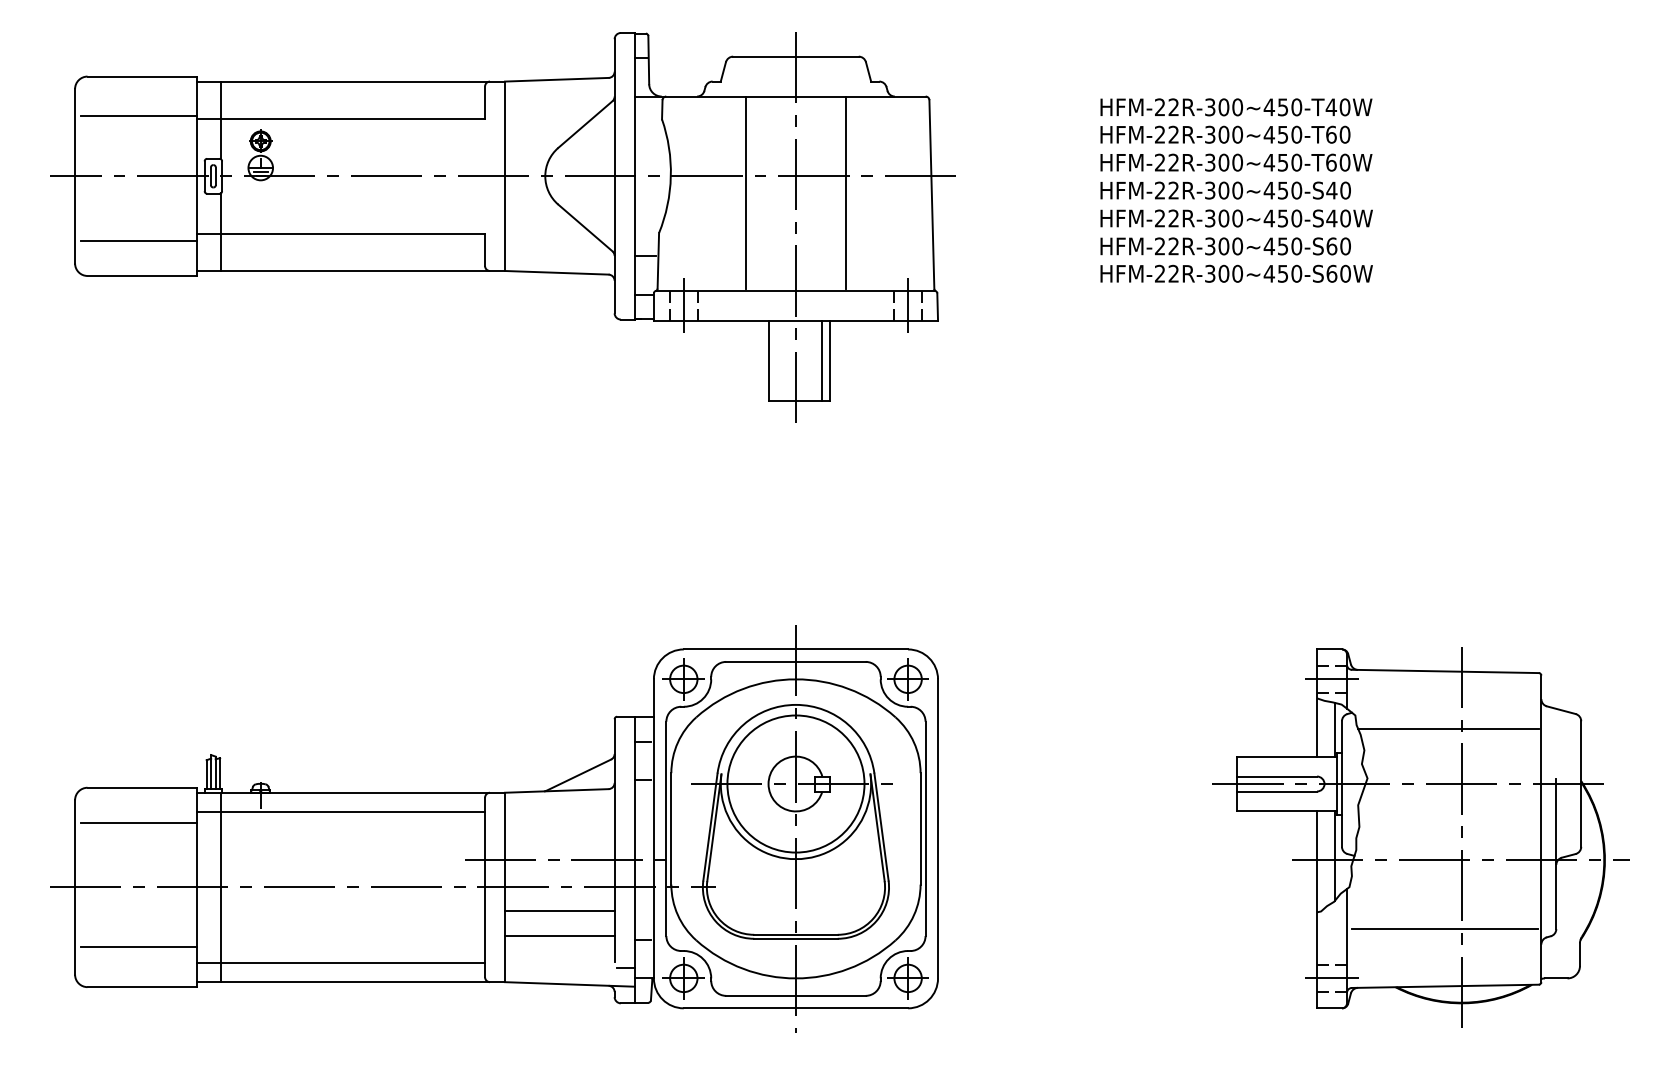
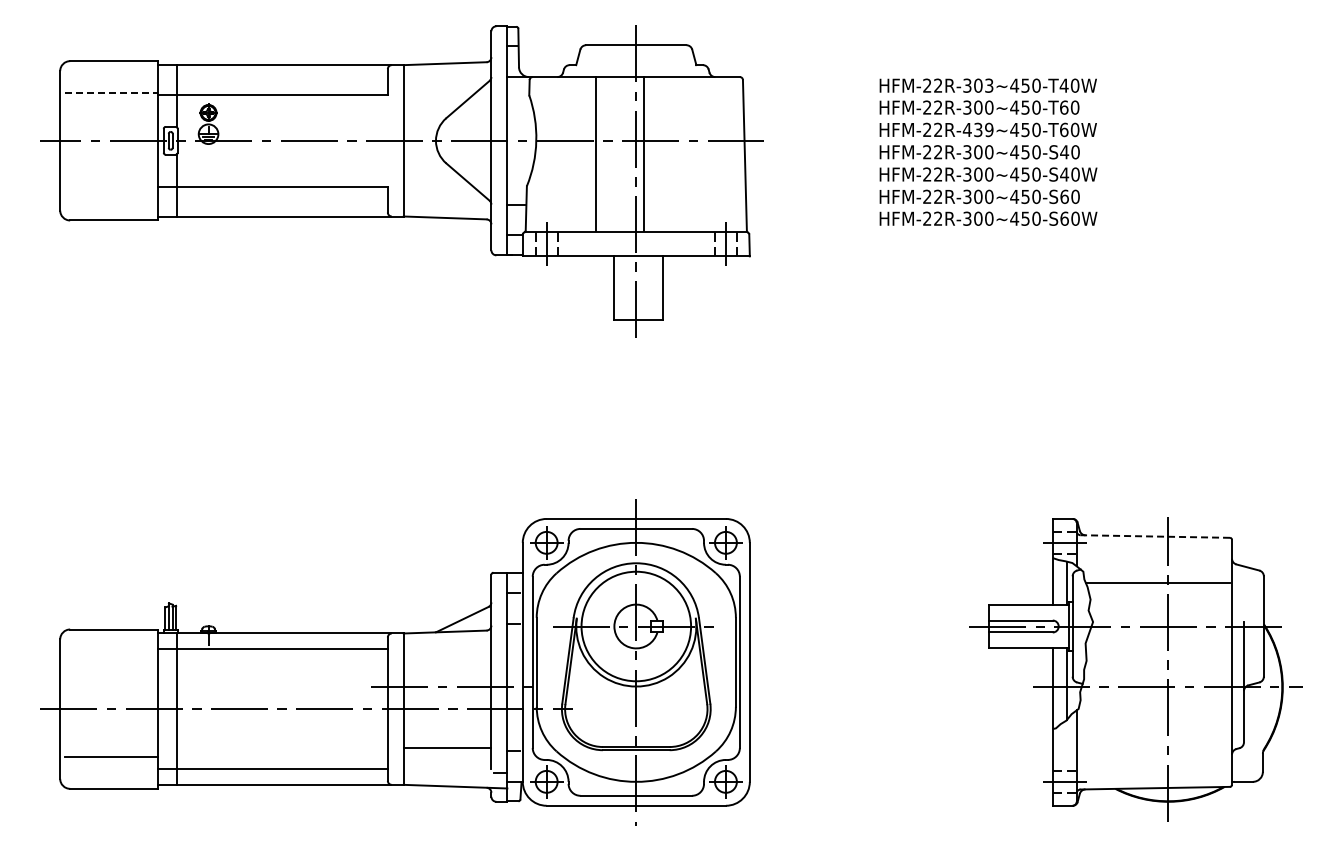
text: (1237, 107) -> (989, 85), HFM-22R-300~450-T40W -> HFM-22R-303~450-T40W
line: (139, 117) -> (111, 93), solid -> dashed
text: (1222, 162) -> (977, 129), HFM-22R-300~450-T60W -> HFM-22R-439~450-T60W
line: (846, 192) -> (644, 153), moved
line: (139, 240) -> (111, 192), removed
line: (822, 361) -> (657, 288), removed
line: (1445, 671) -> (1155, 536), solid -> dashed
line: (139, 822) -> (111, 657), removed
line: (559, 910) -> (447, 727), removed
line: (1444, 929) -> (1154, 742), removed

